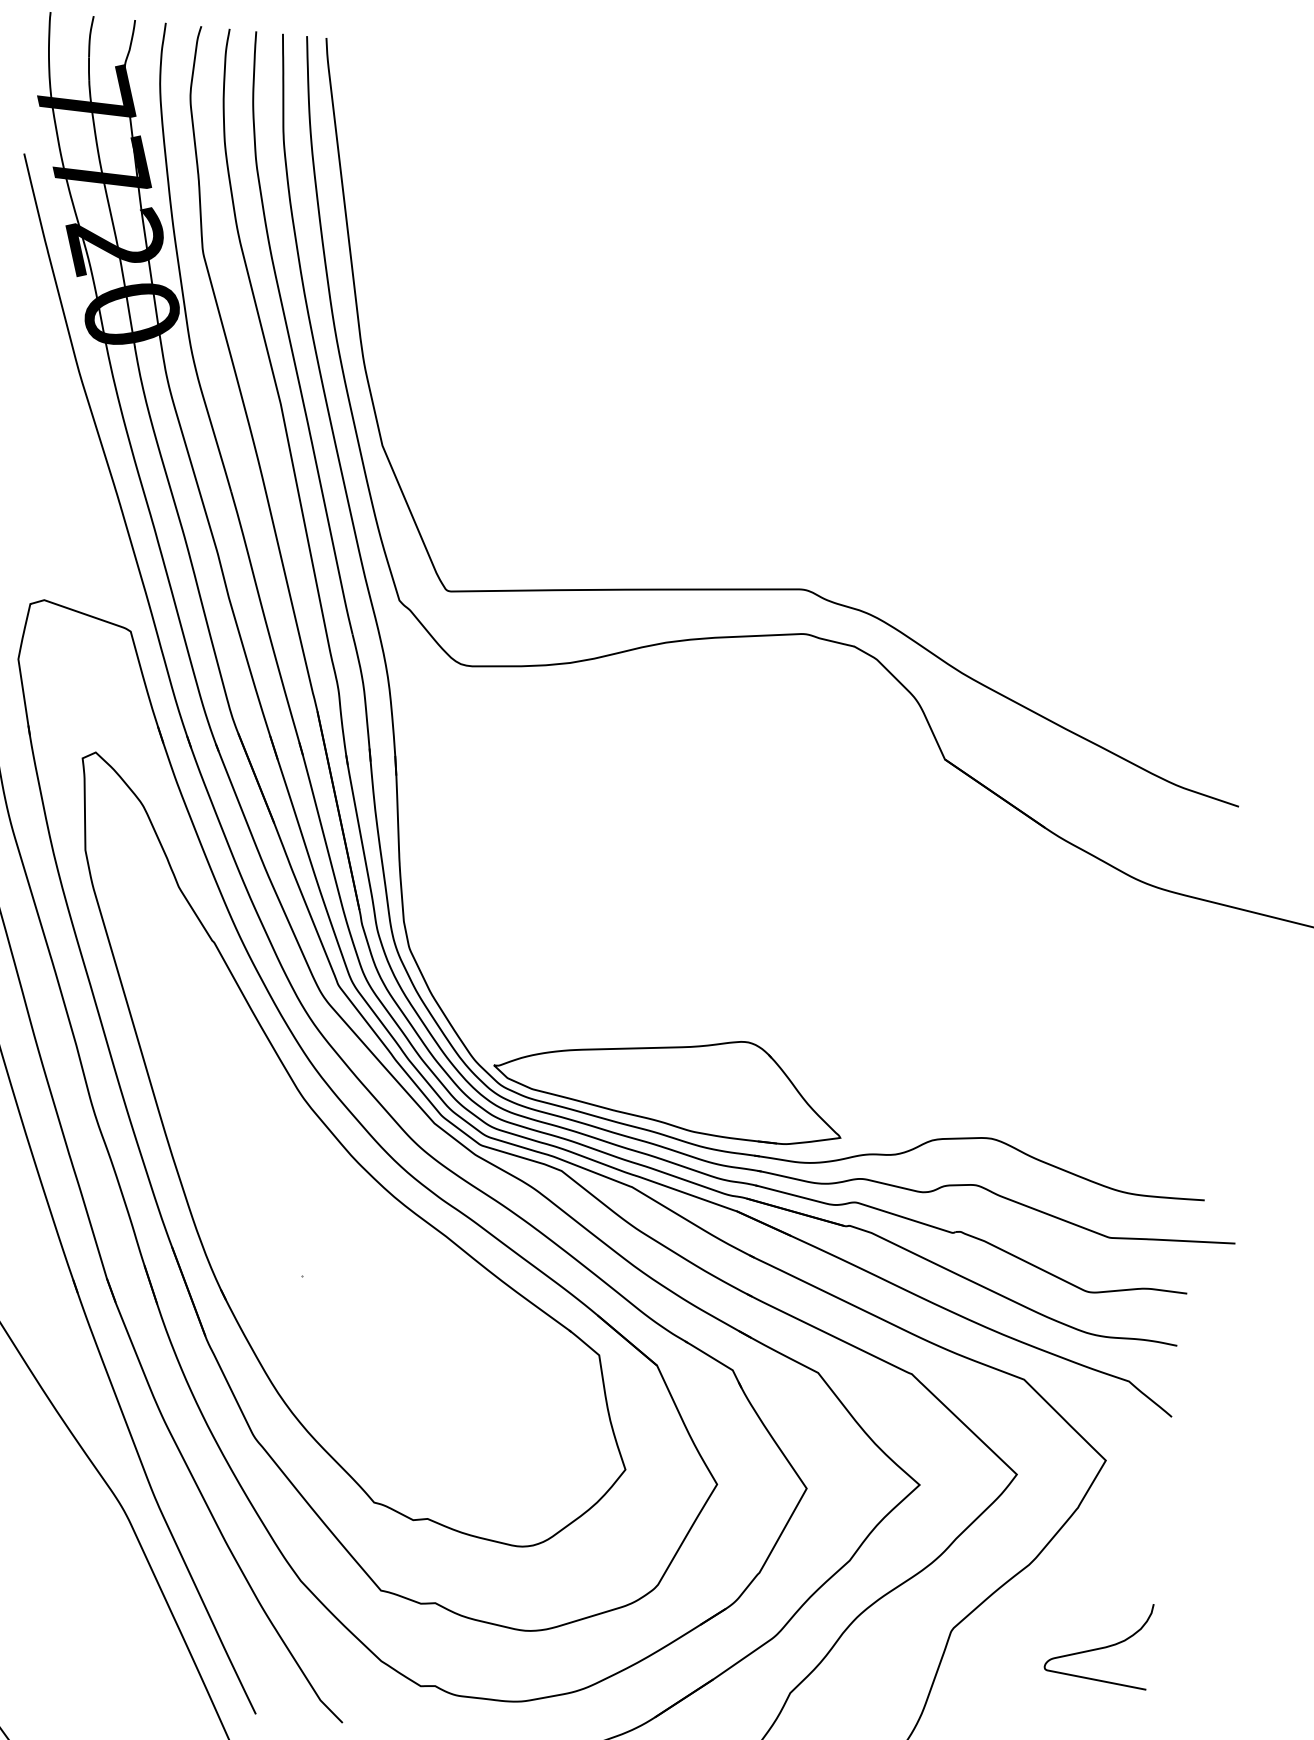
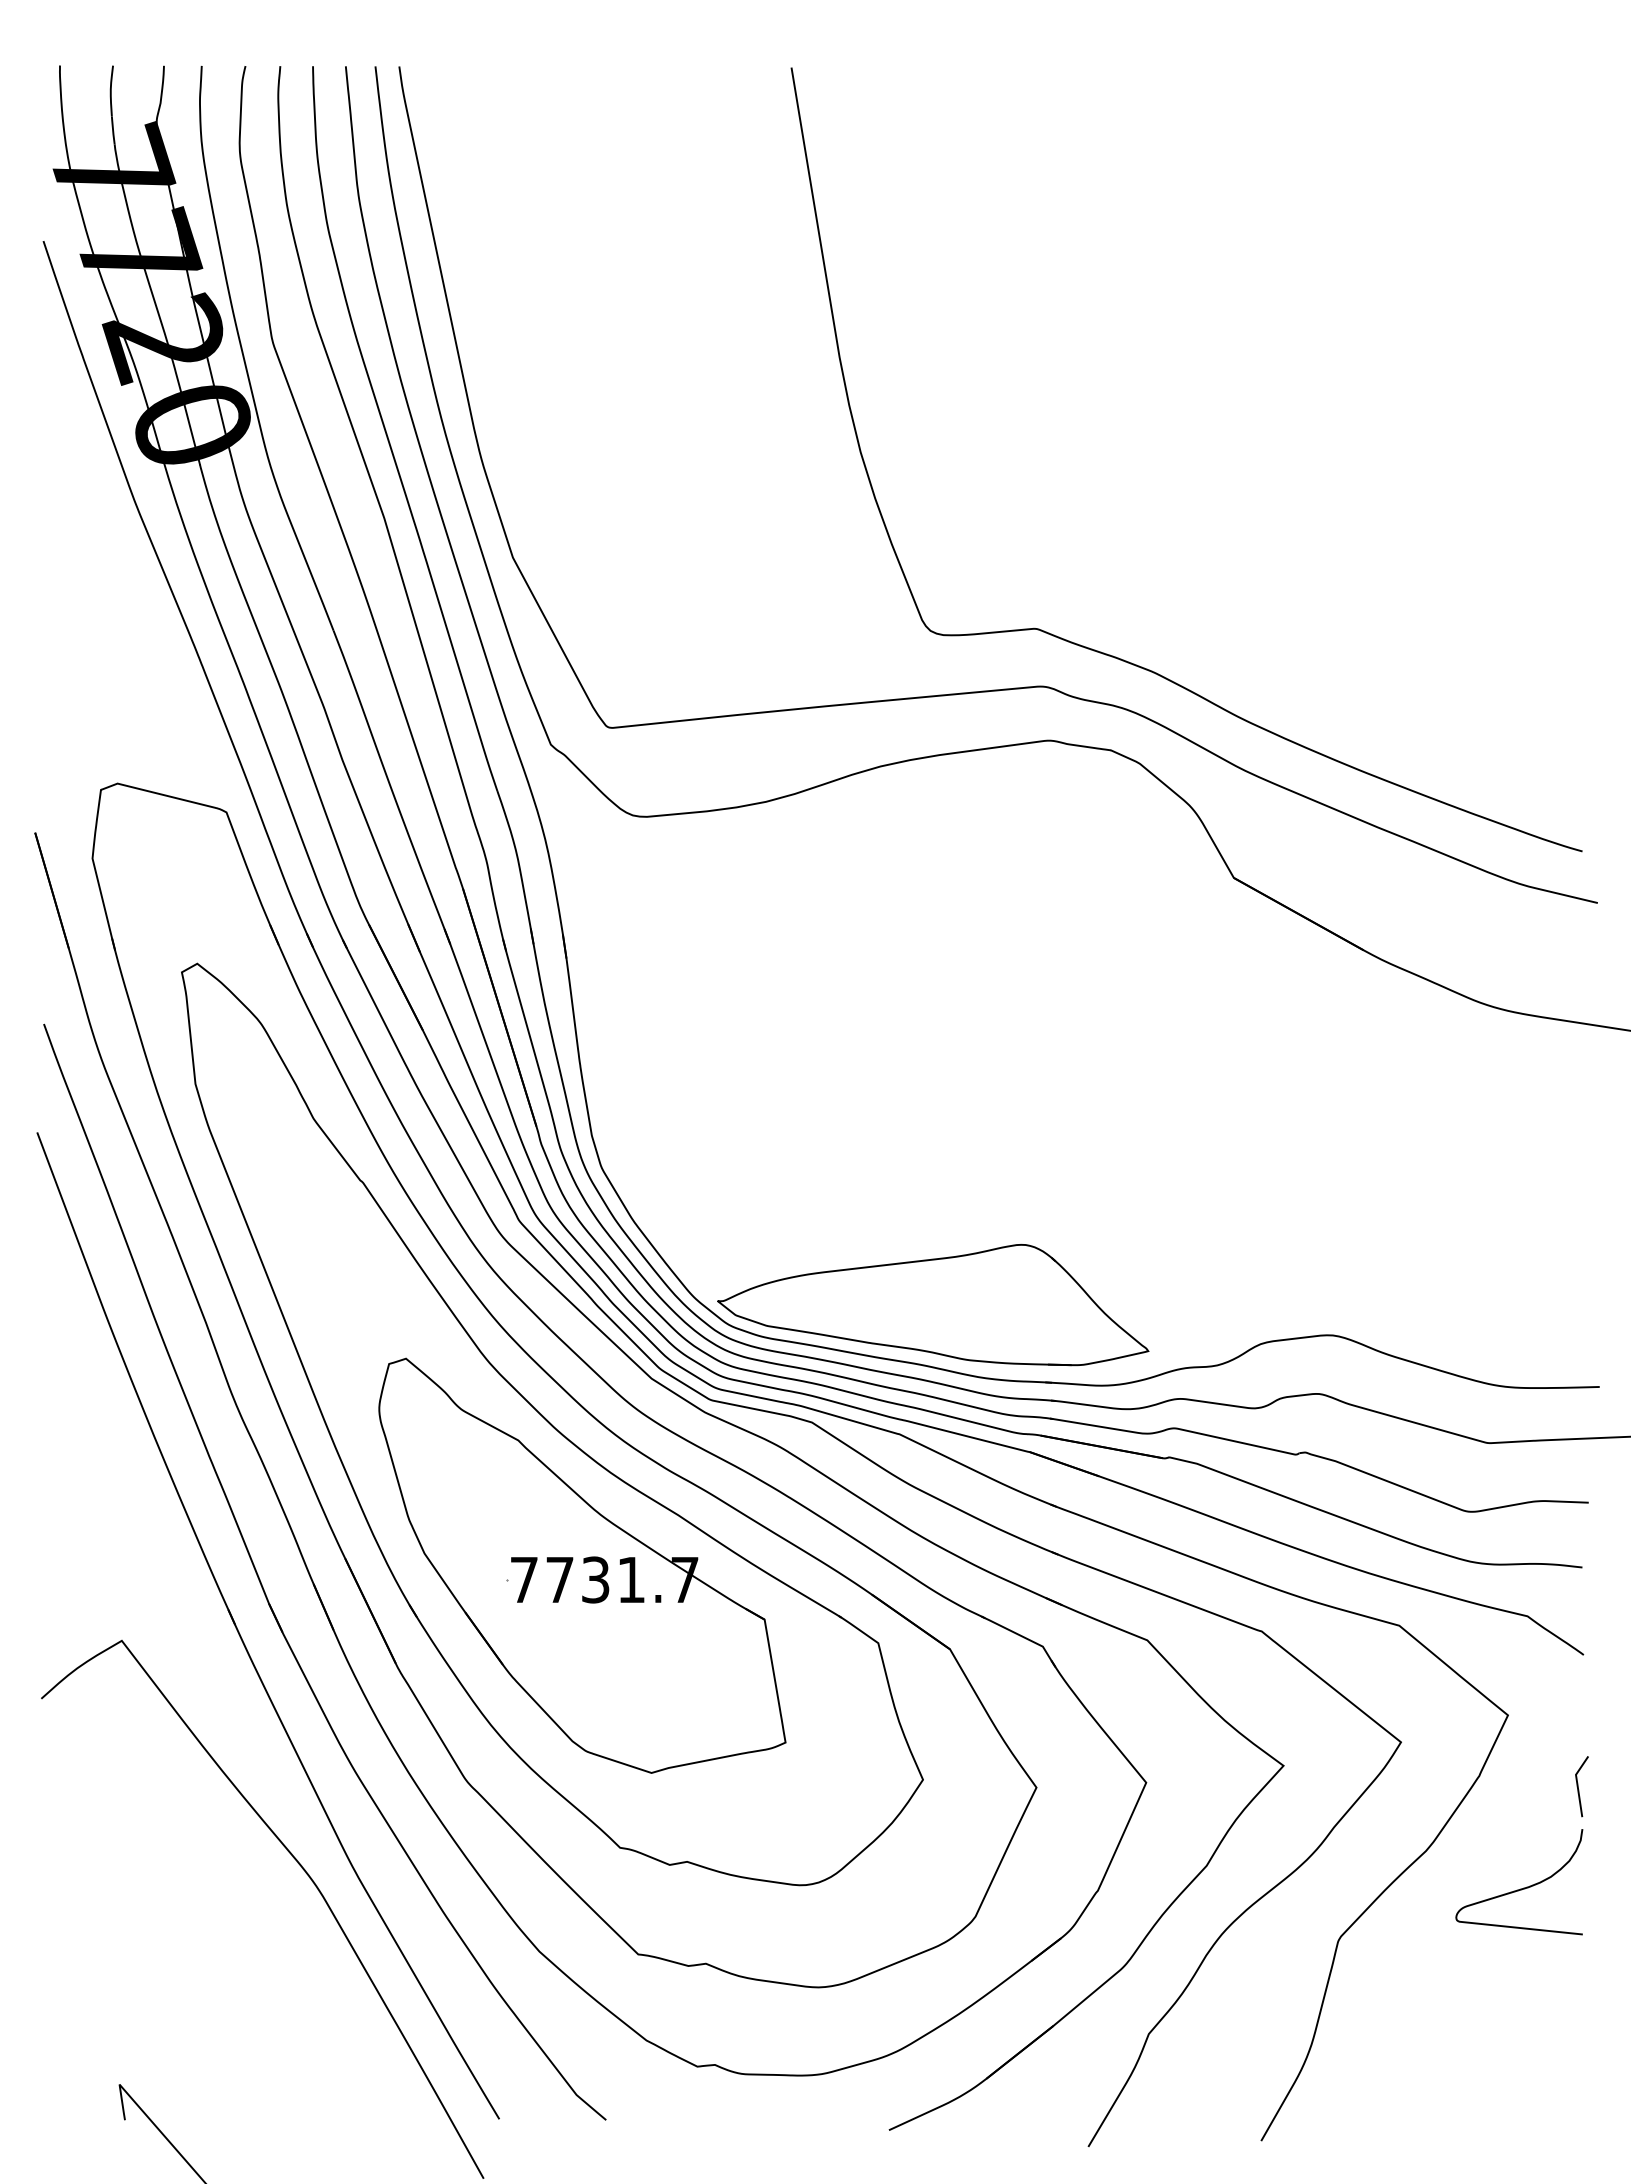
curve: (865, 570) -> (1116, 656), added
part: (364, 1270) -> (582, 1565), added
line: (1157, 1523) -> (1578, 1786), added
curve: (1099, 1647) -> (1520, 1888), moved

